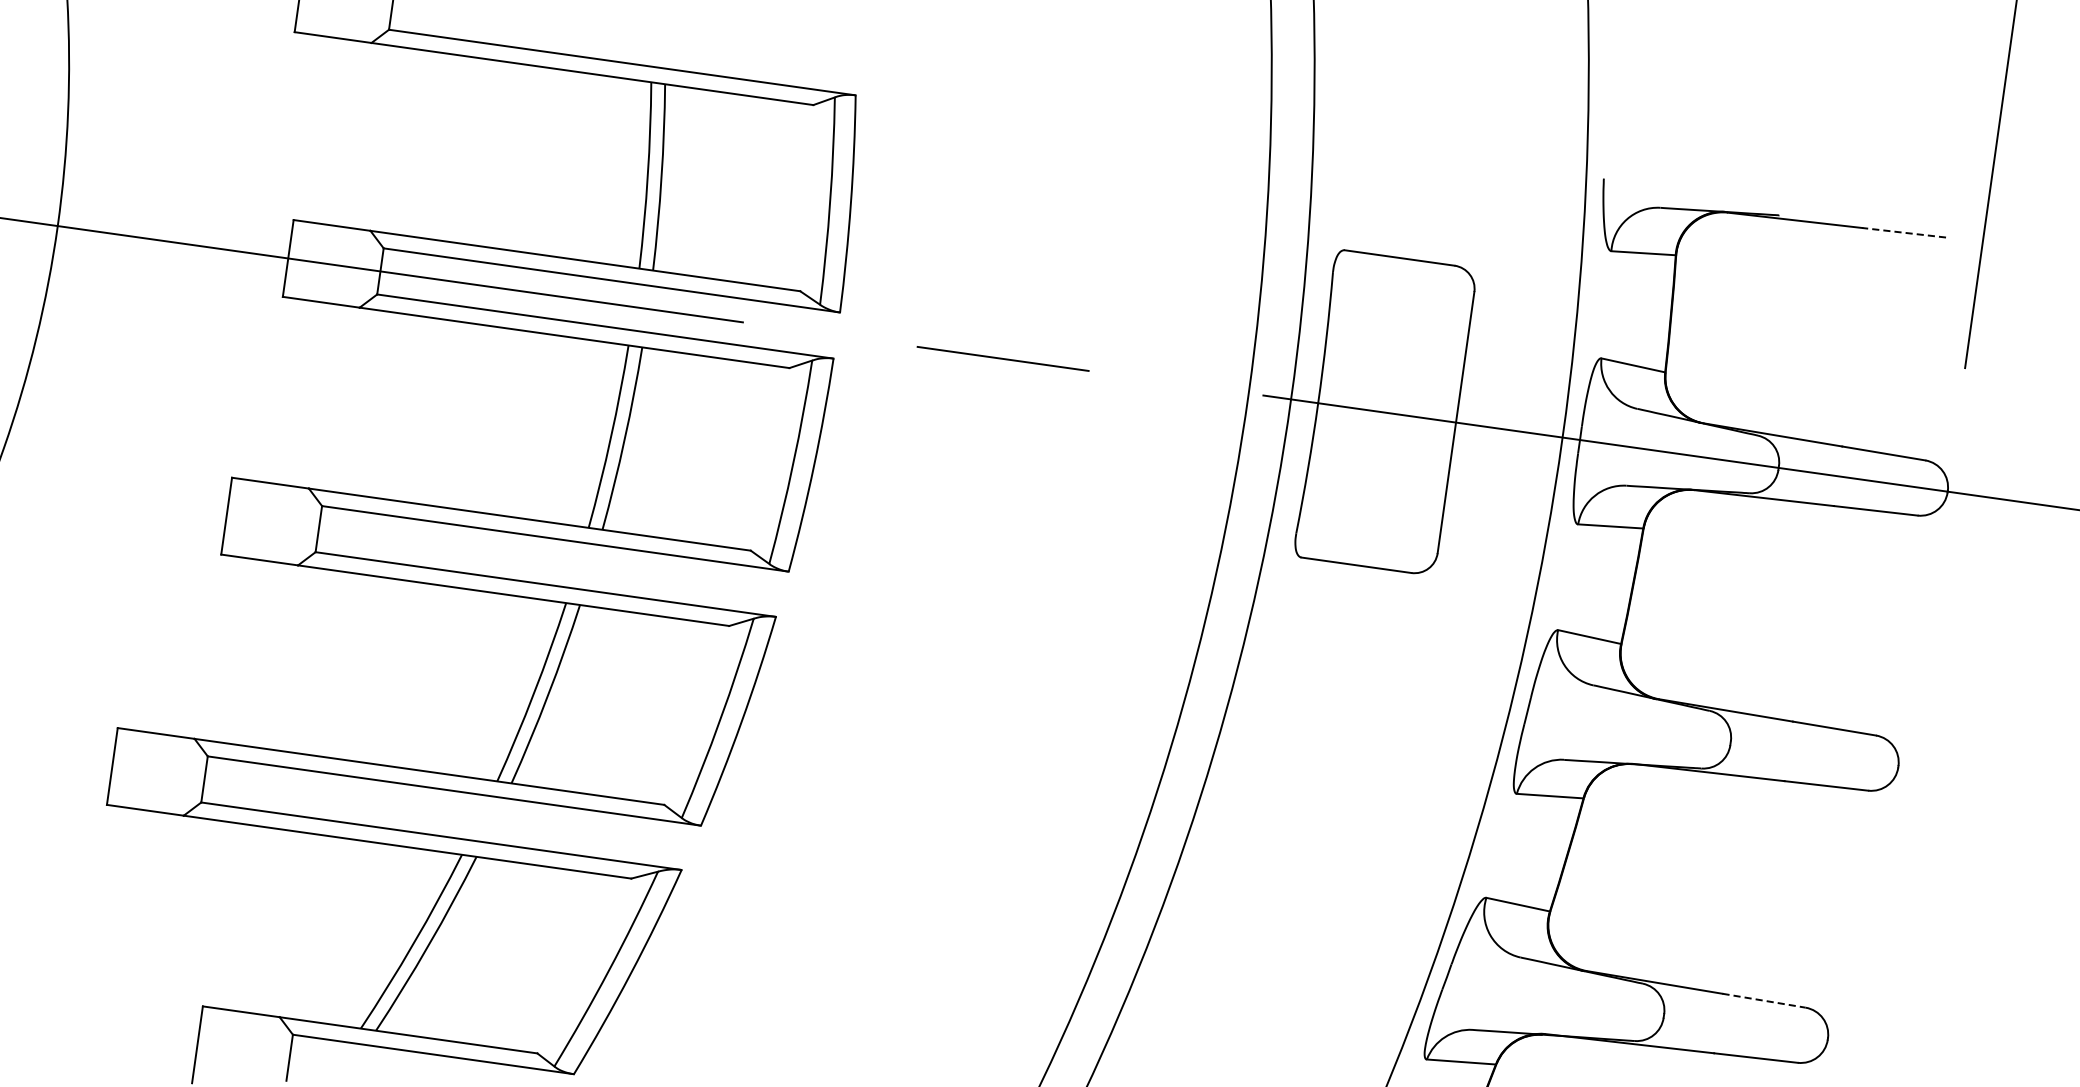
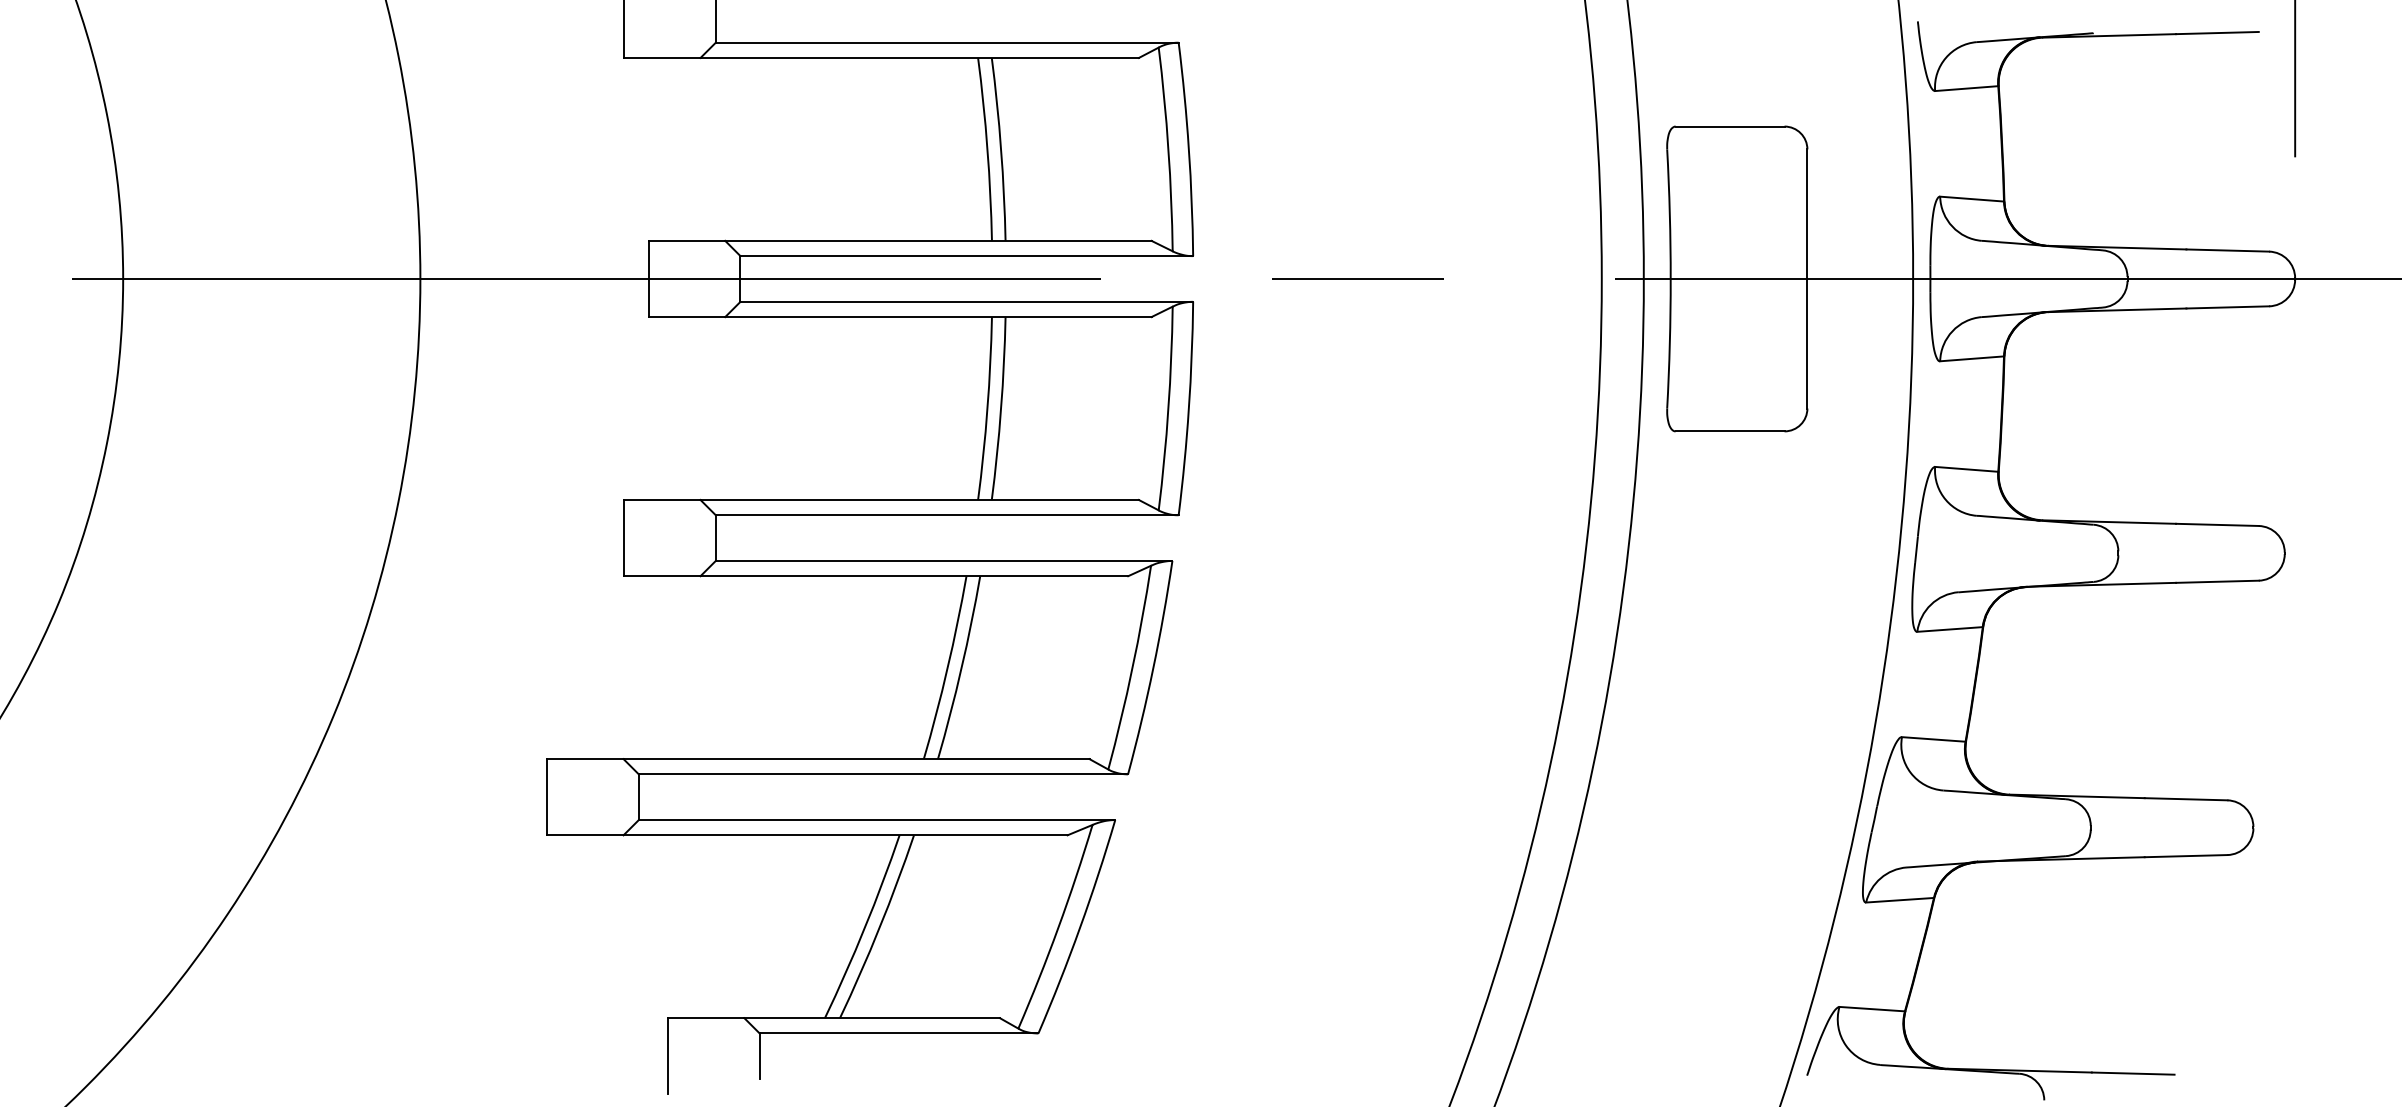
line: (1903, 233) -> (2216, 33), dashed -> solid
line: (1764, 1001) -> (2186, 799), dashed -> solid

